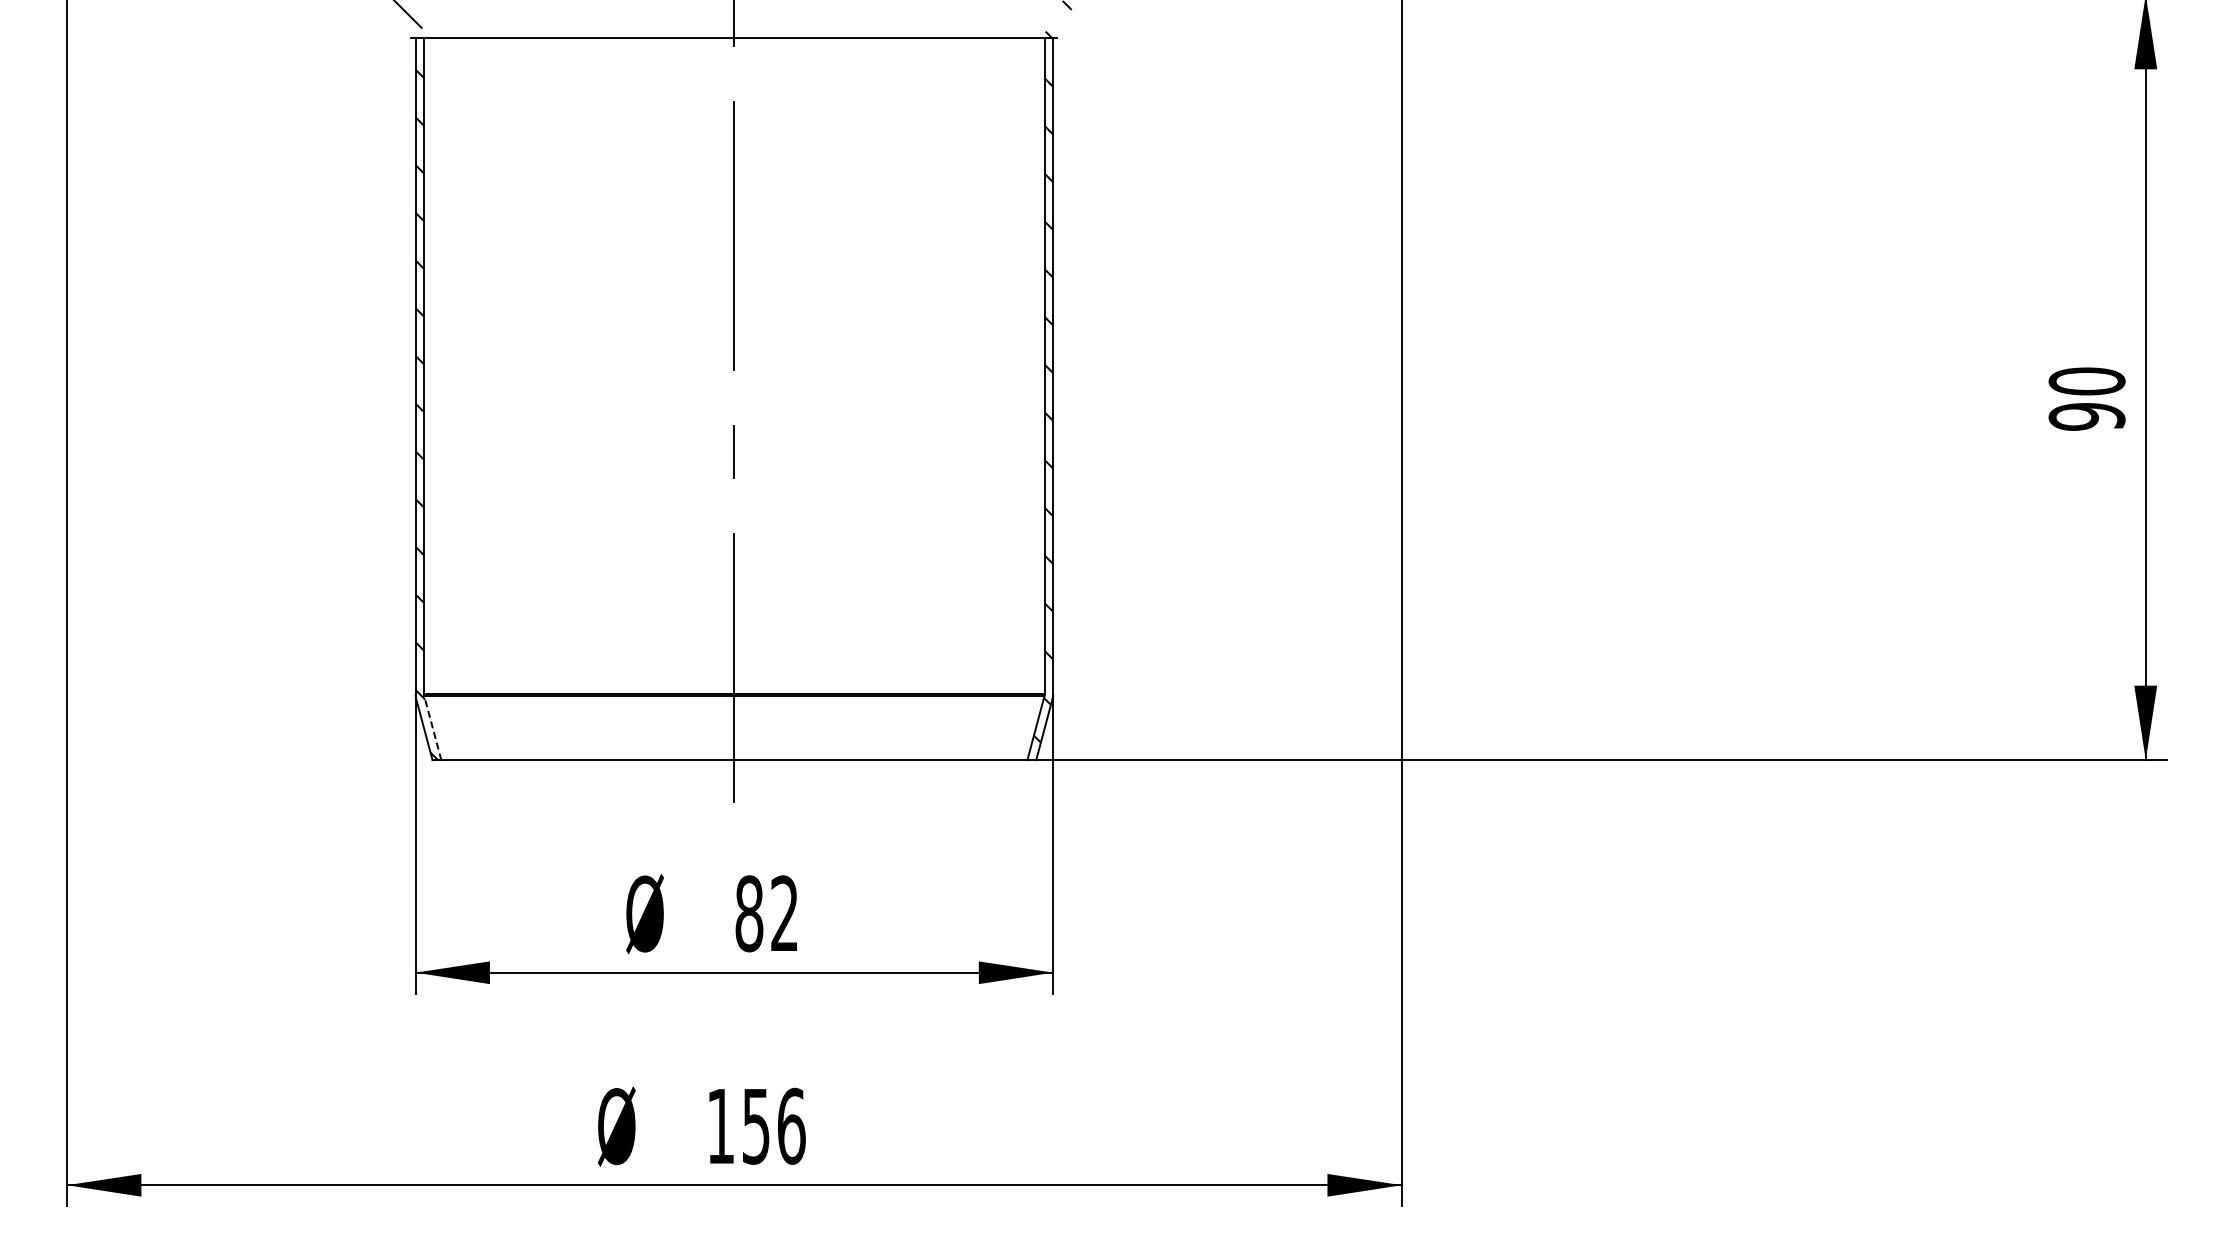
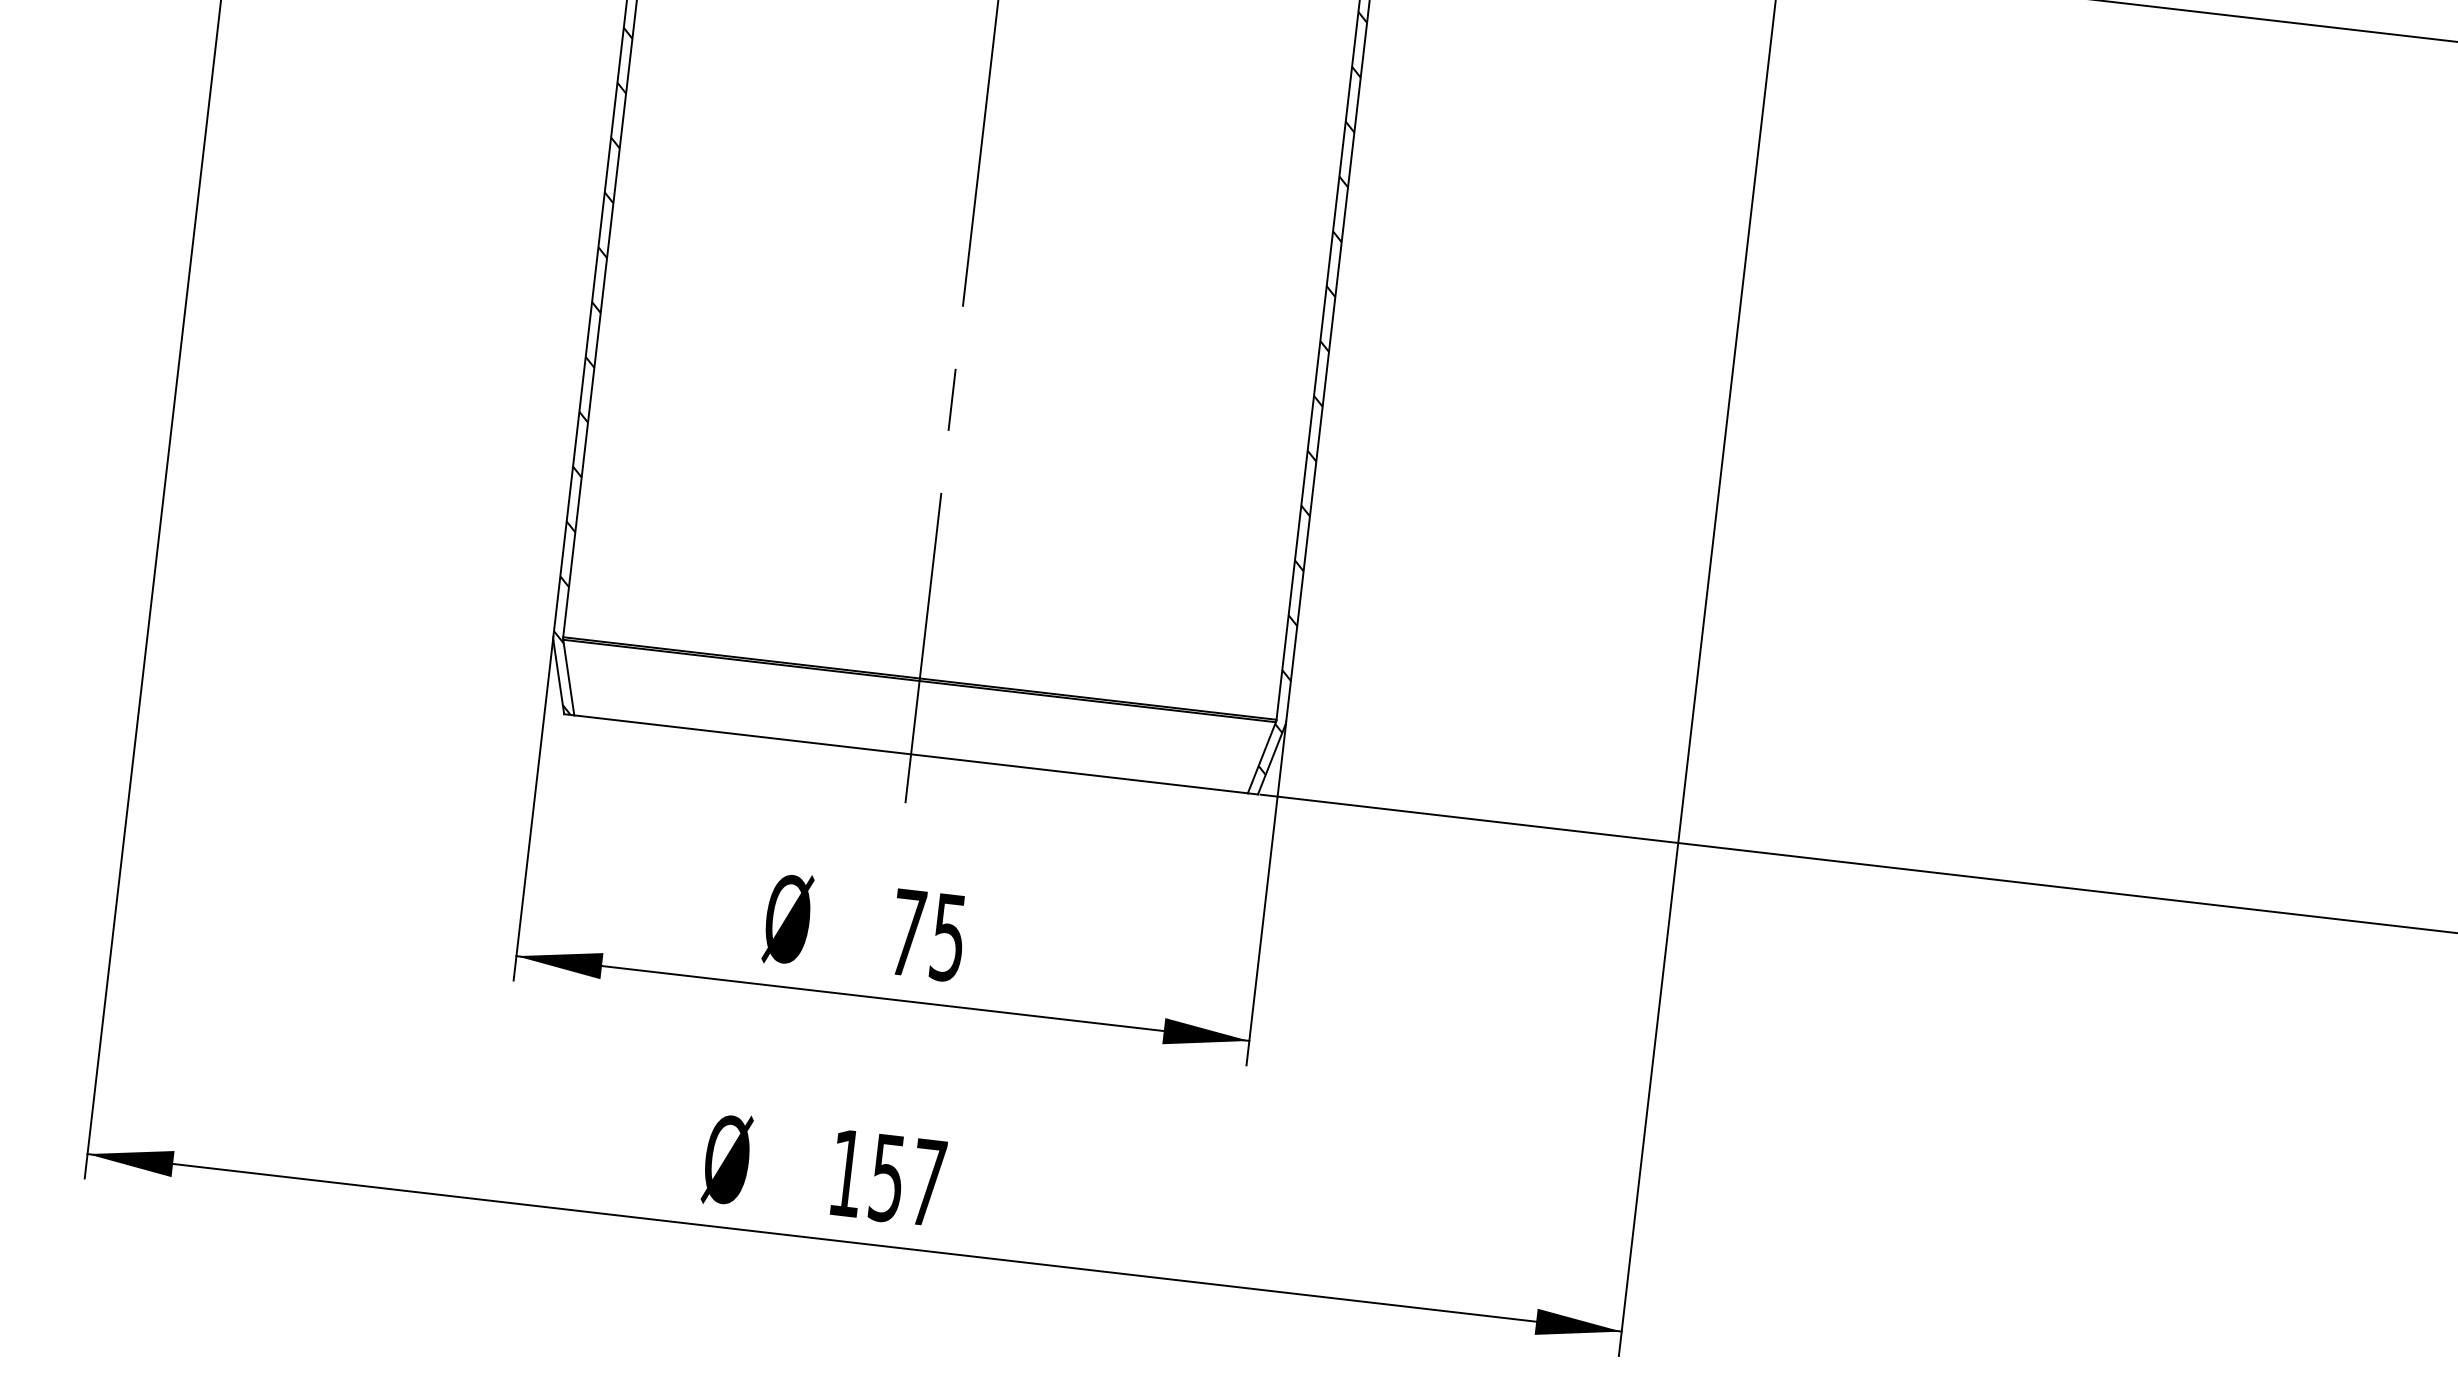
line: (432, 727) -> (568, 676), dashed -> solid
text: (766, 913) -> (927, 934), 82 -> 75
text: (791, 1125) -> (928, 1181), 156 -> 157

